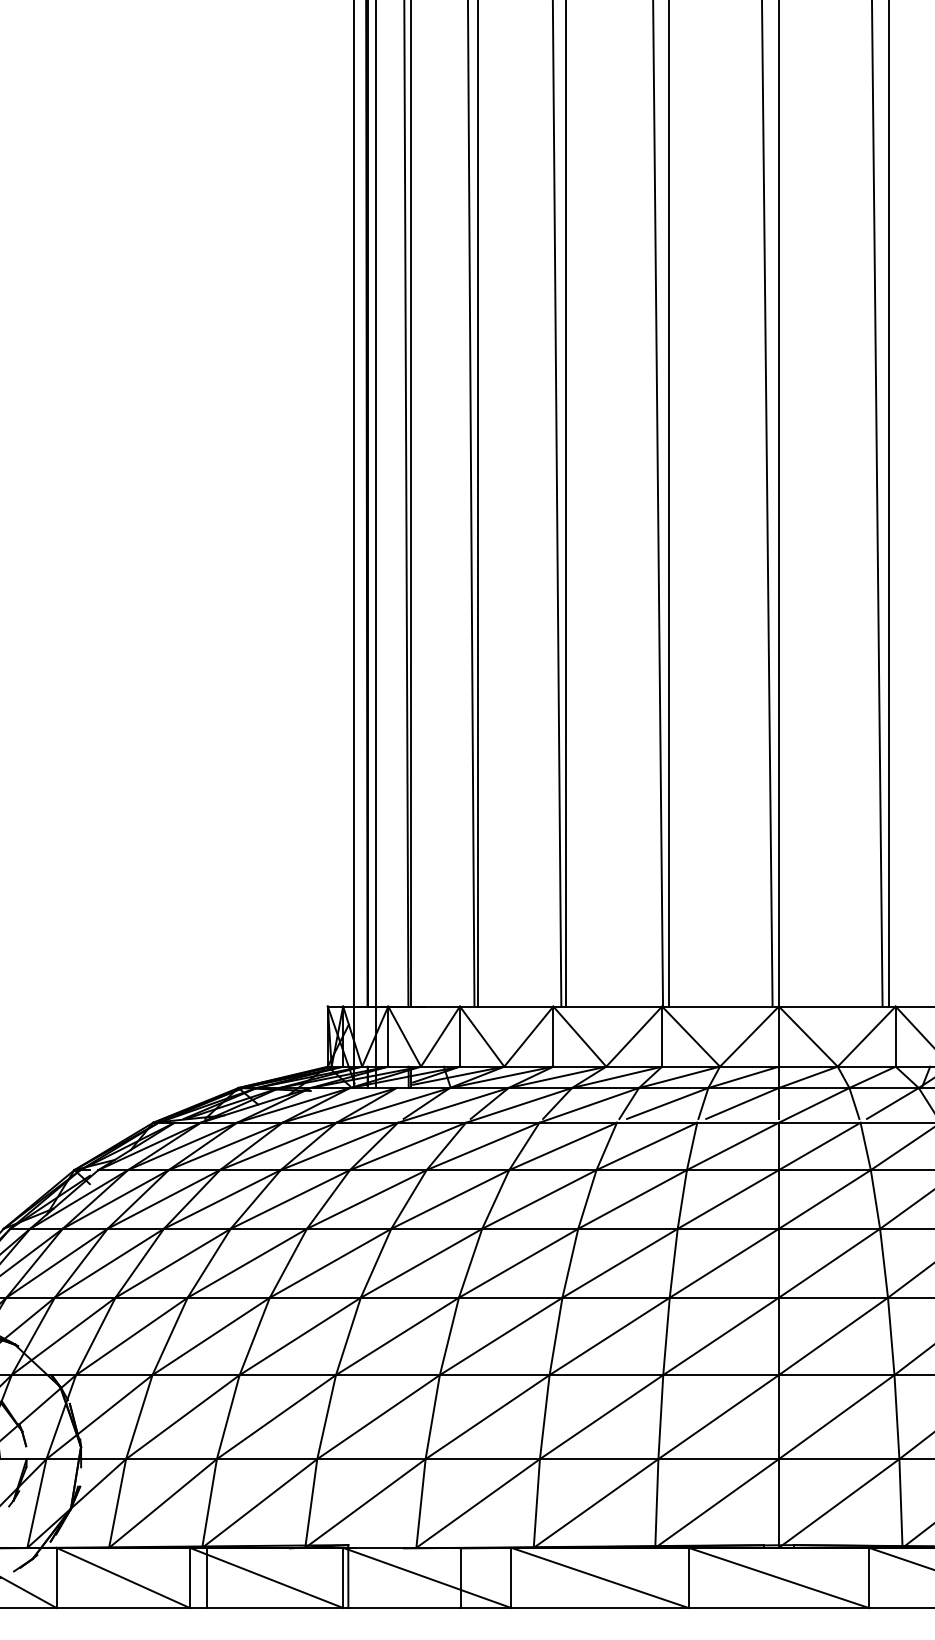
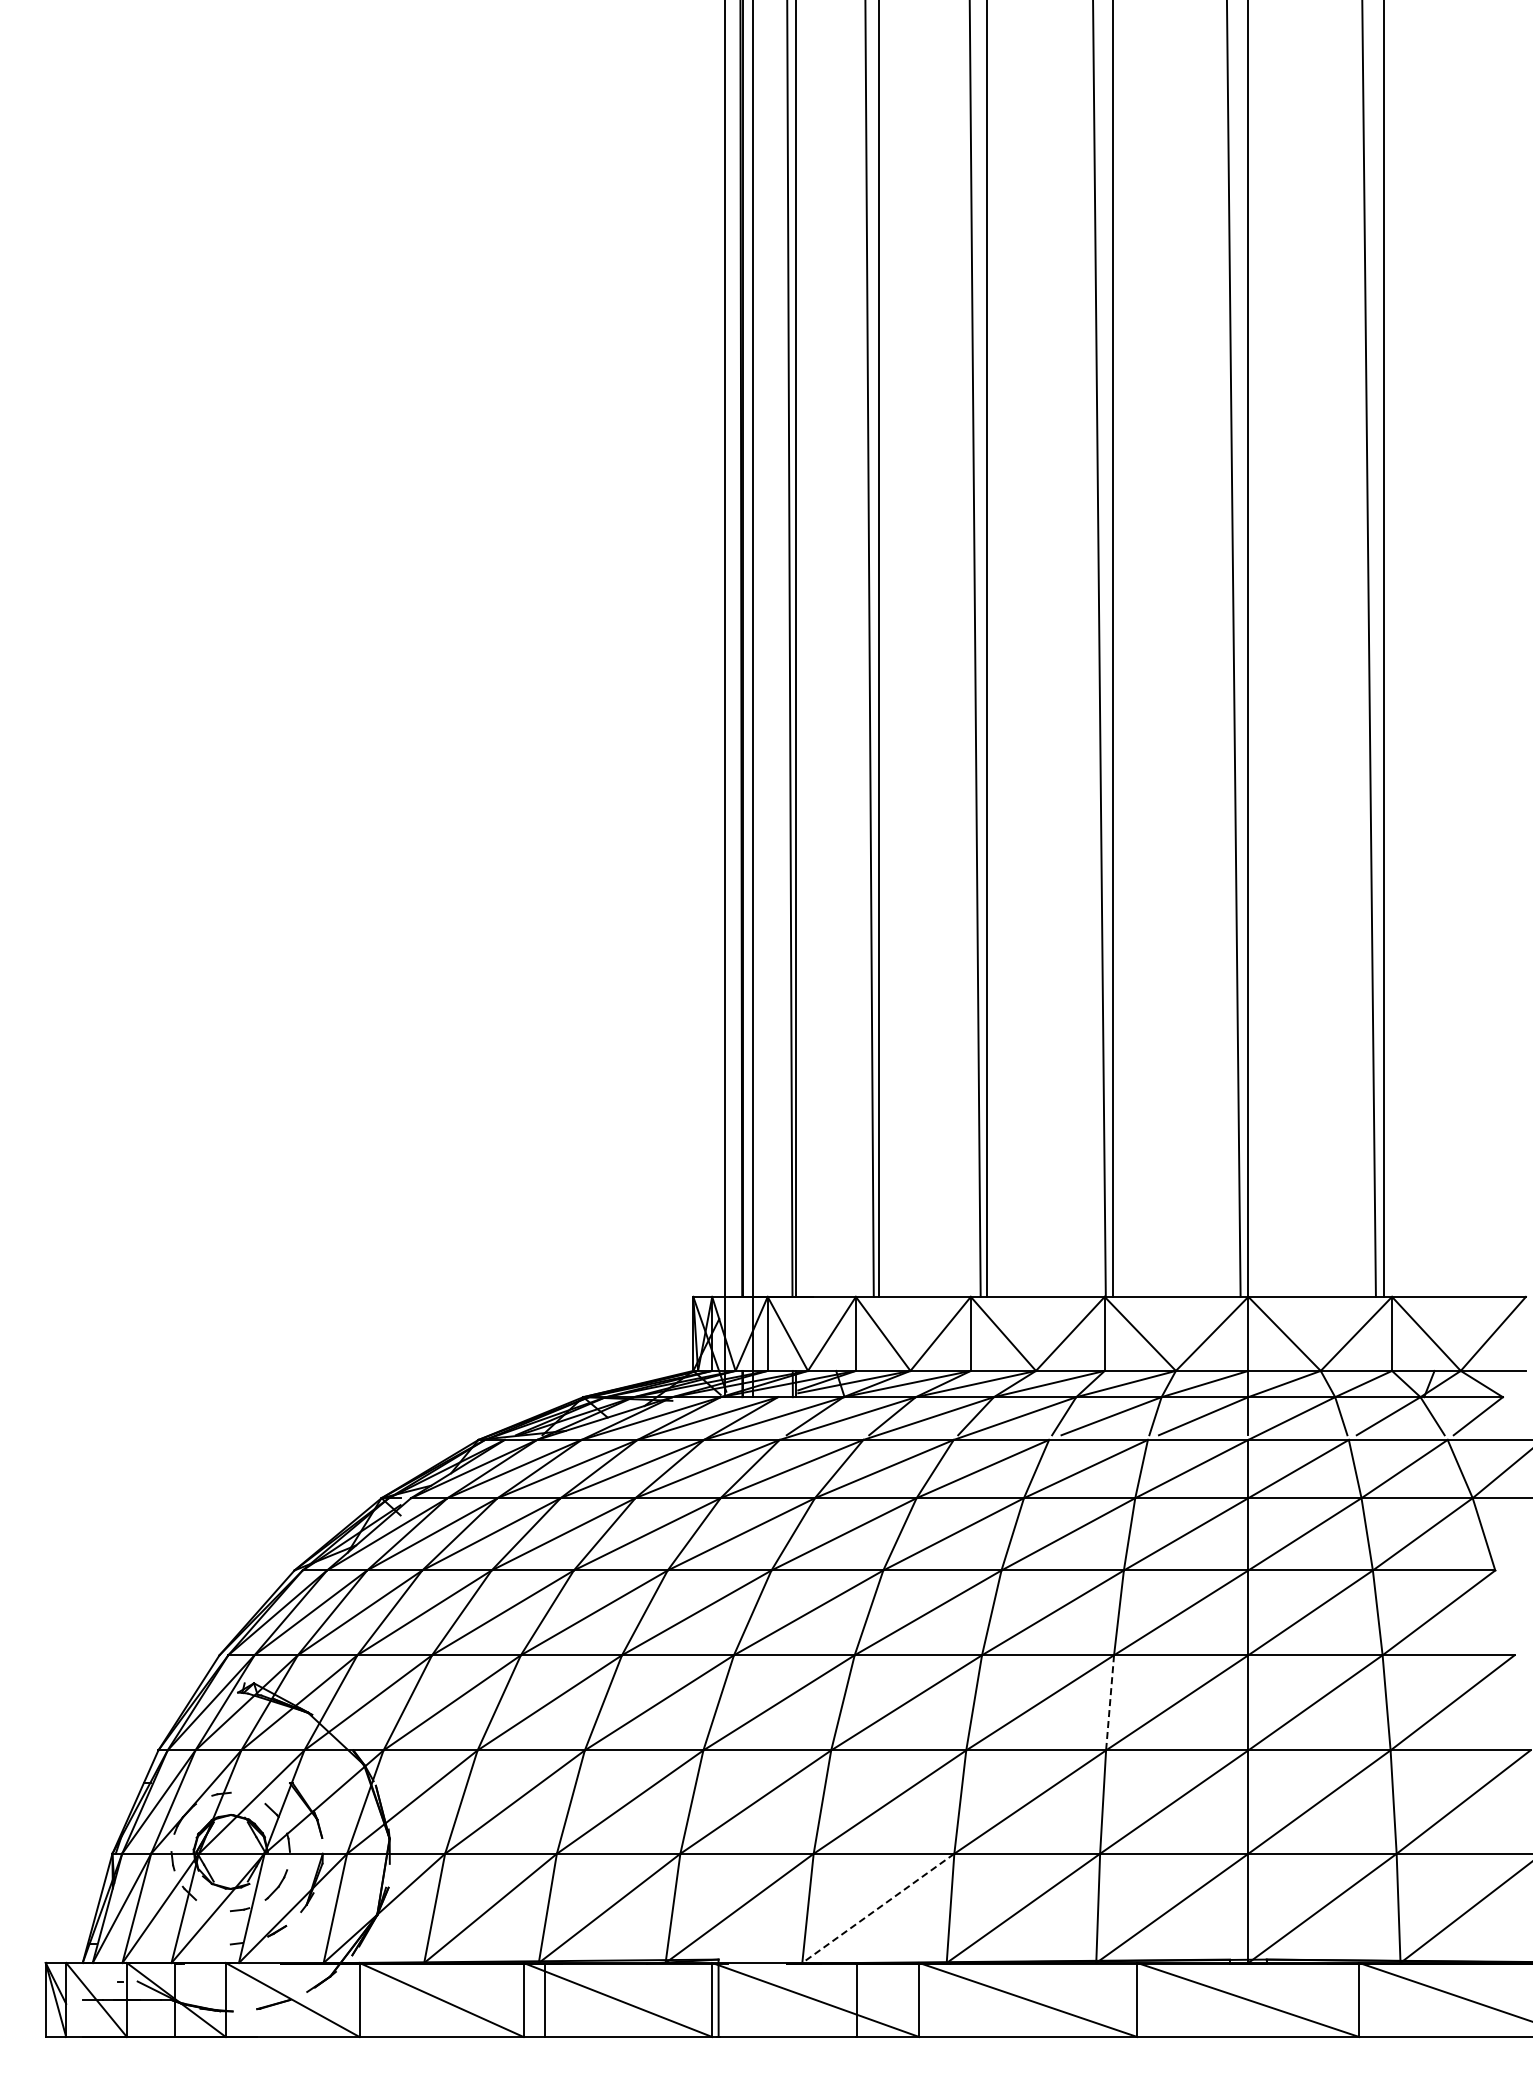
line: (666, 1336) -> (1110, 1702), solid -> dashed
line: (478, 1503) -> (878, 1908), solid -> dashed

